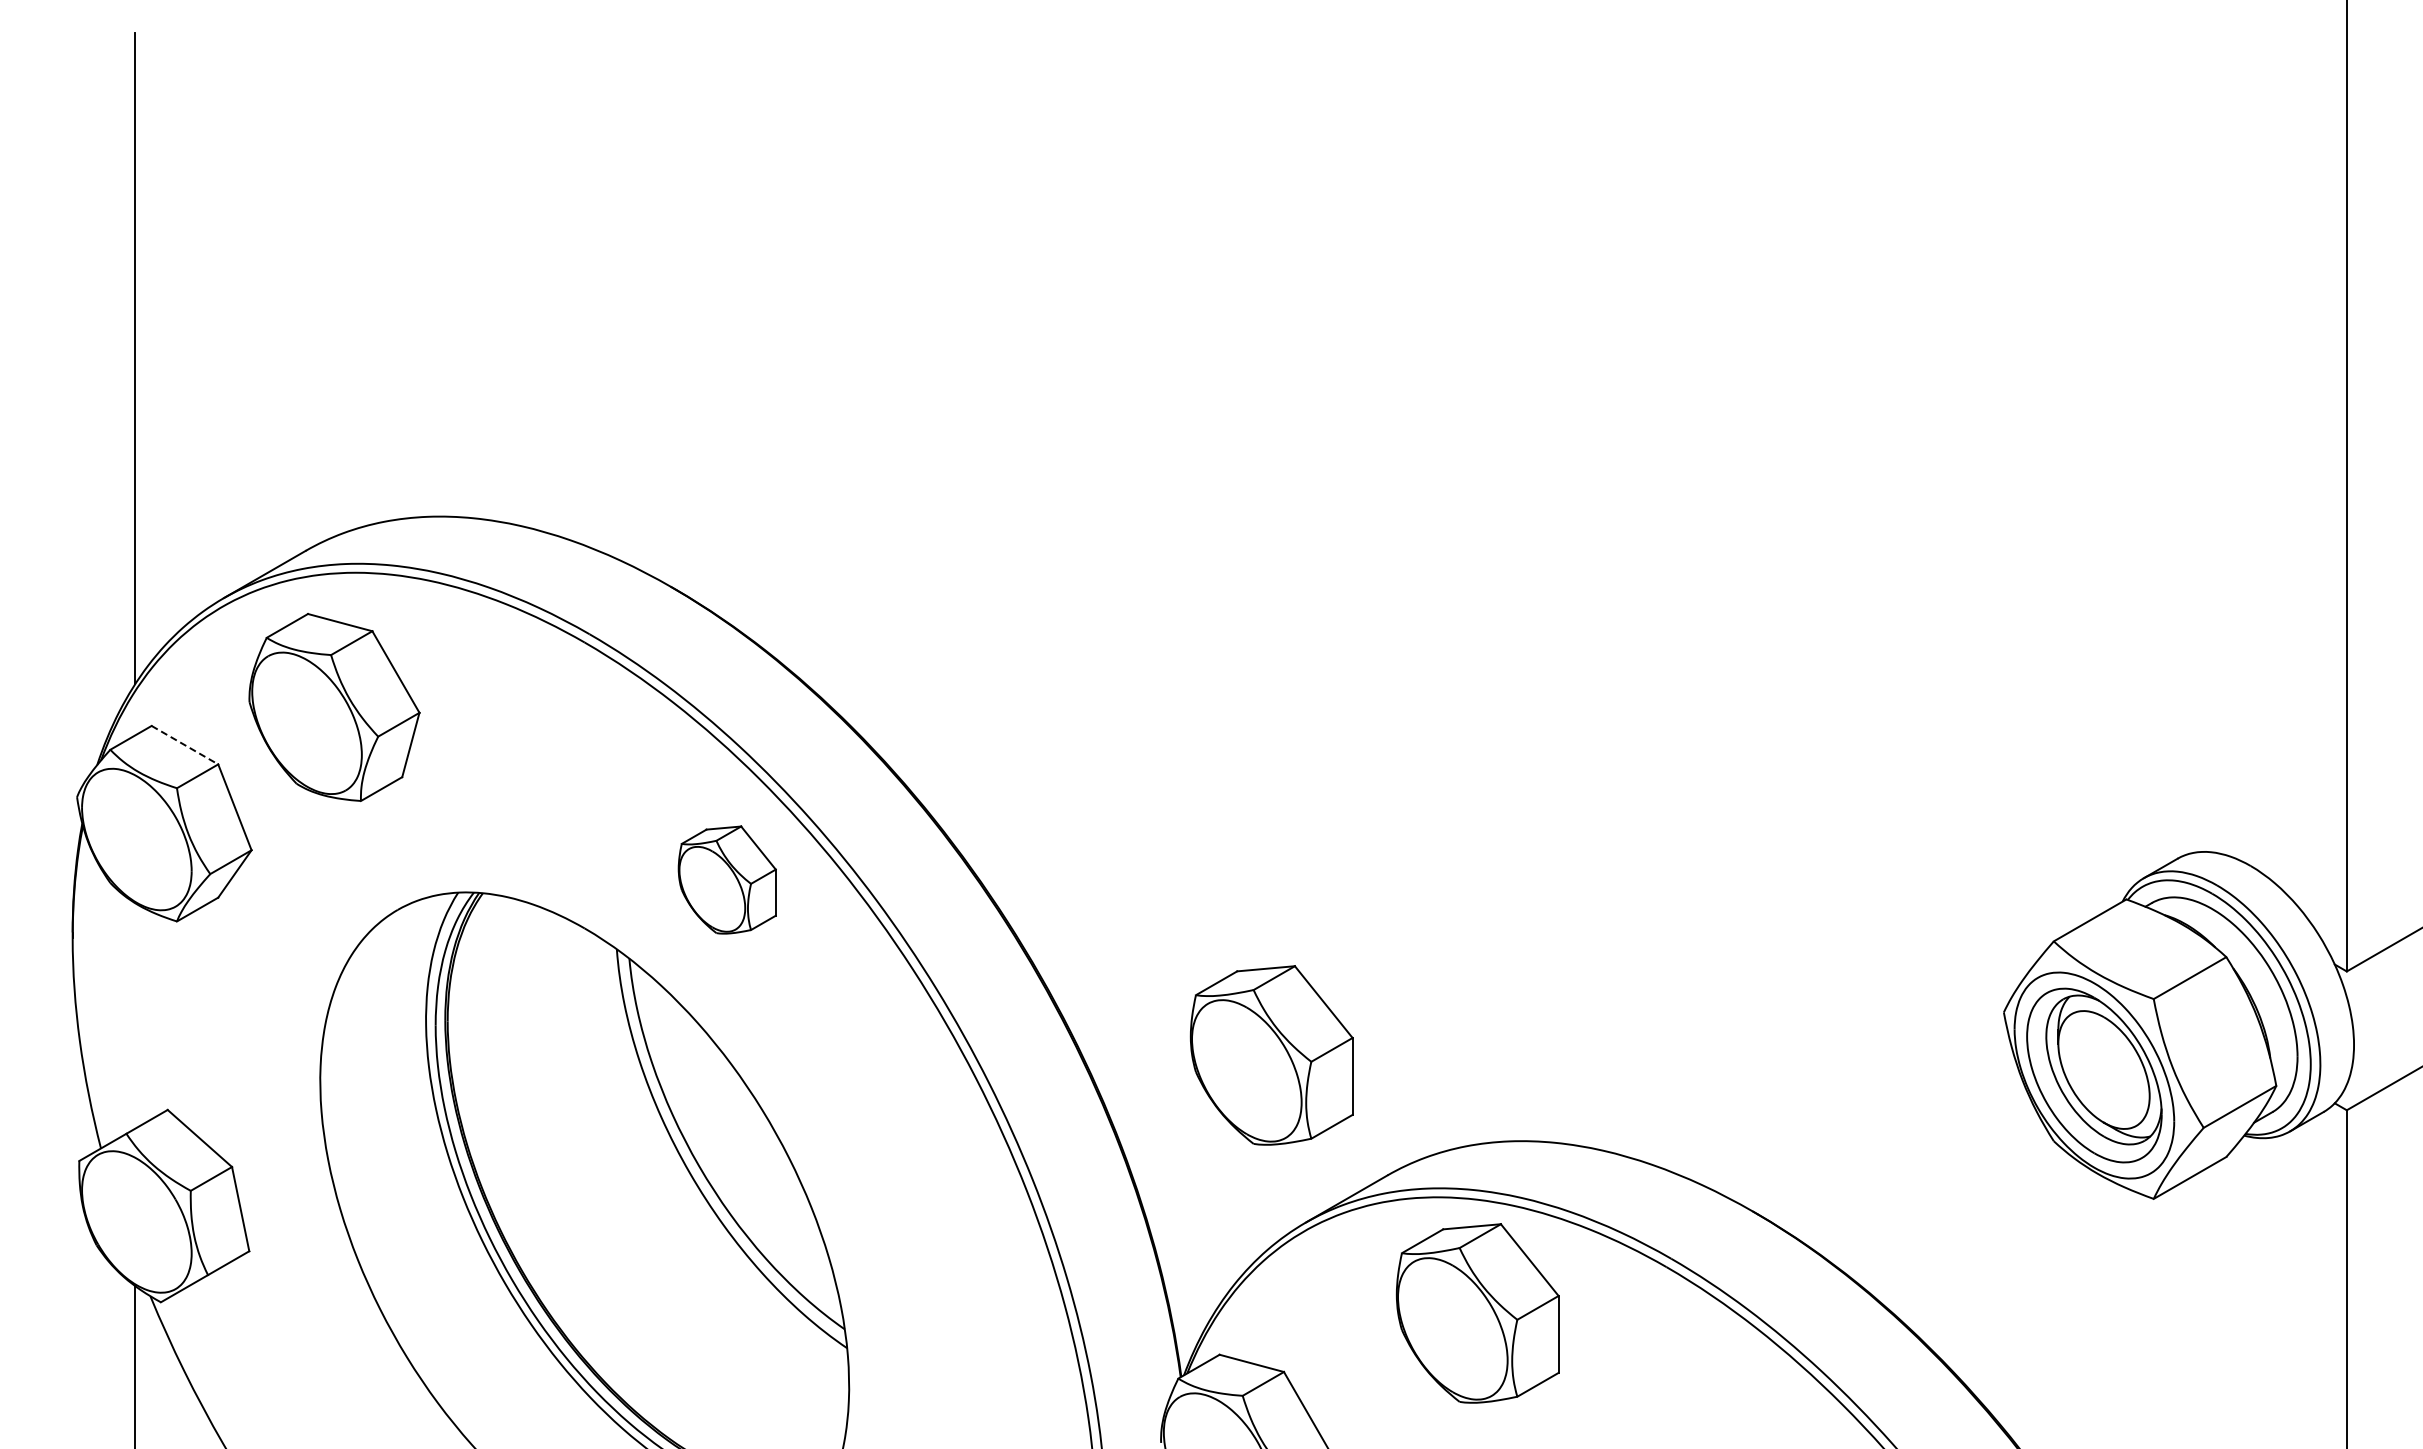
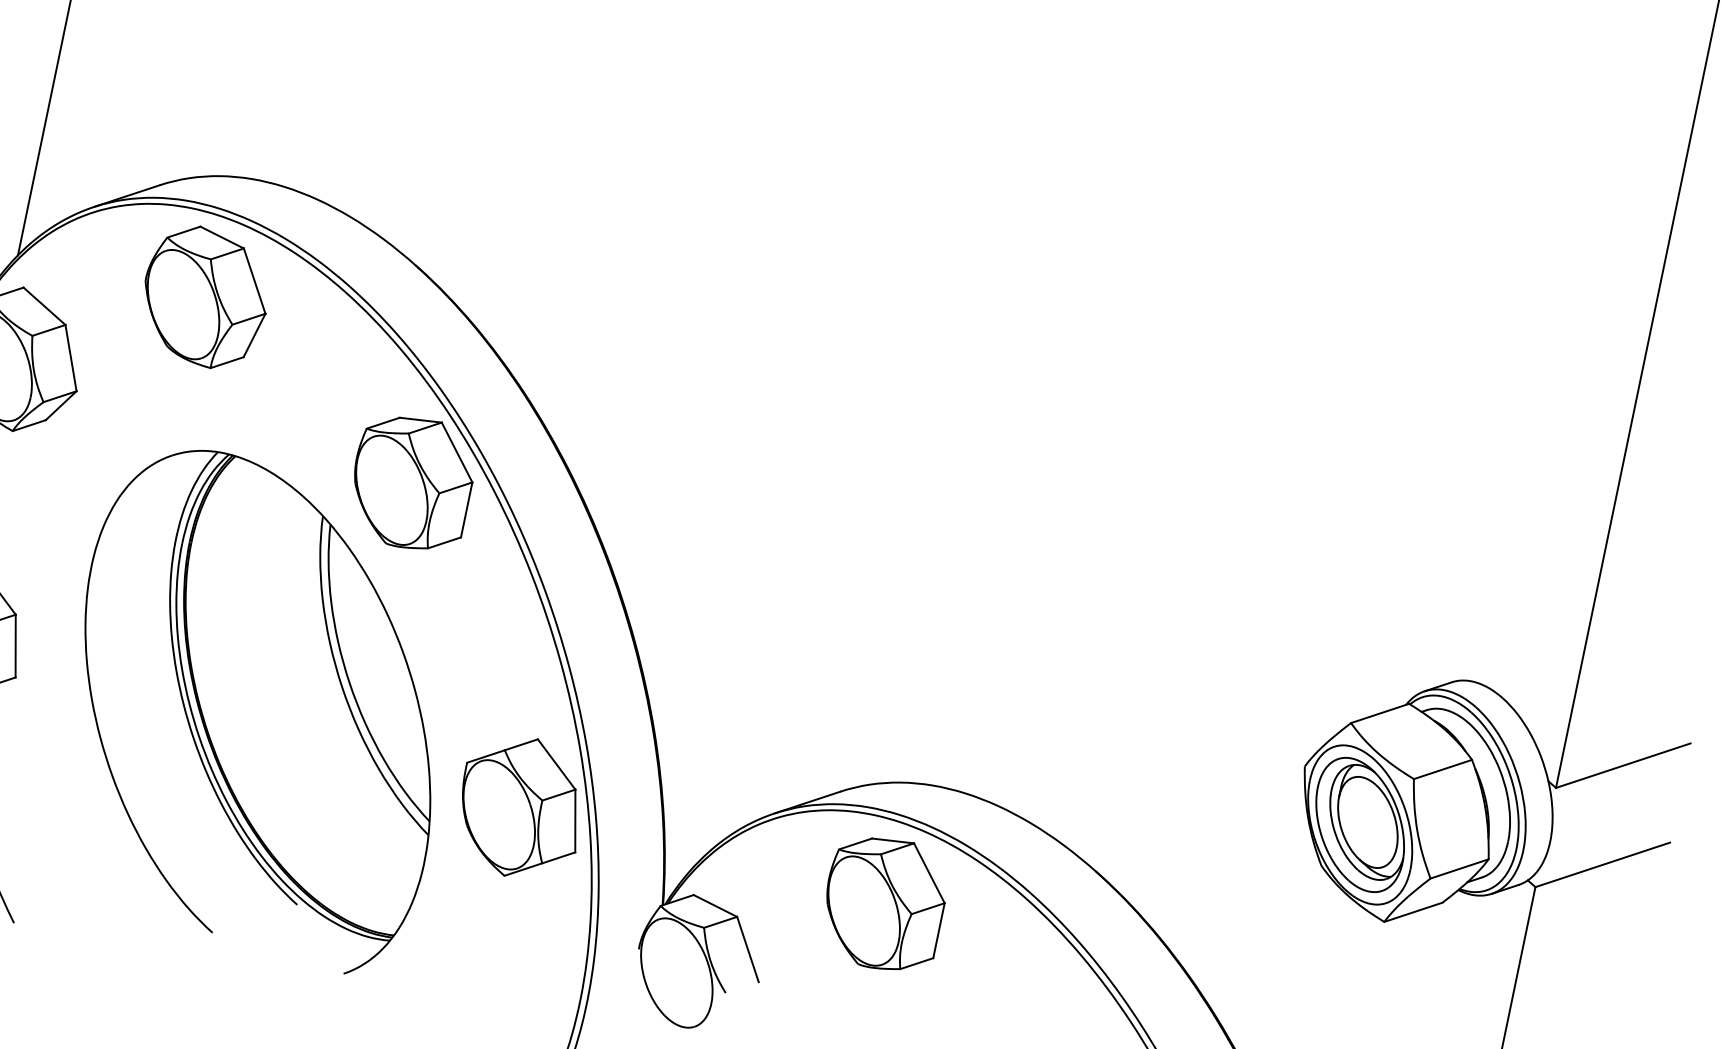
part: (334, 707) -> (205, 297), moved
line: (185, 745) -> (44, 306), dashed -> solid
part: (727, 879) -> (412, 482), size x1.67
part: (1271, 1055) -> (775, 688), removed
part: (963, 1285) -> (520, 807), added

